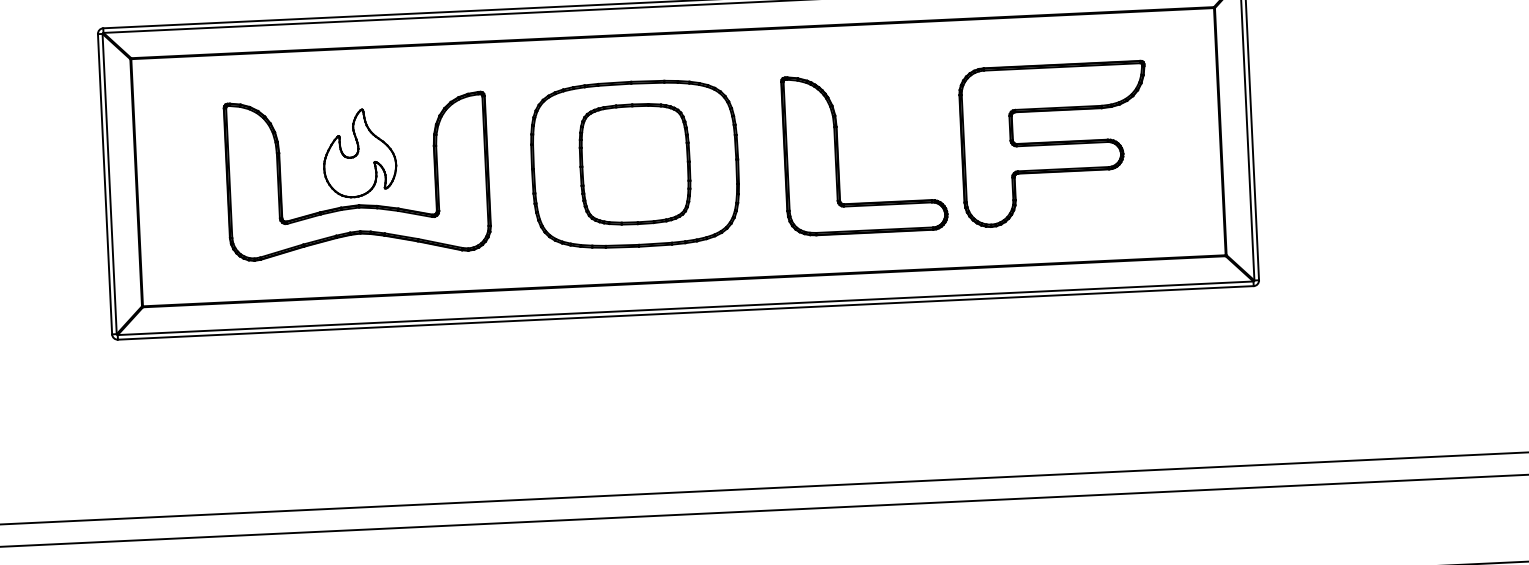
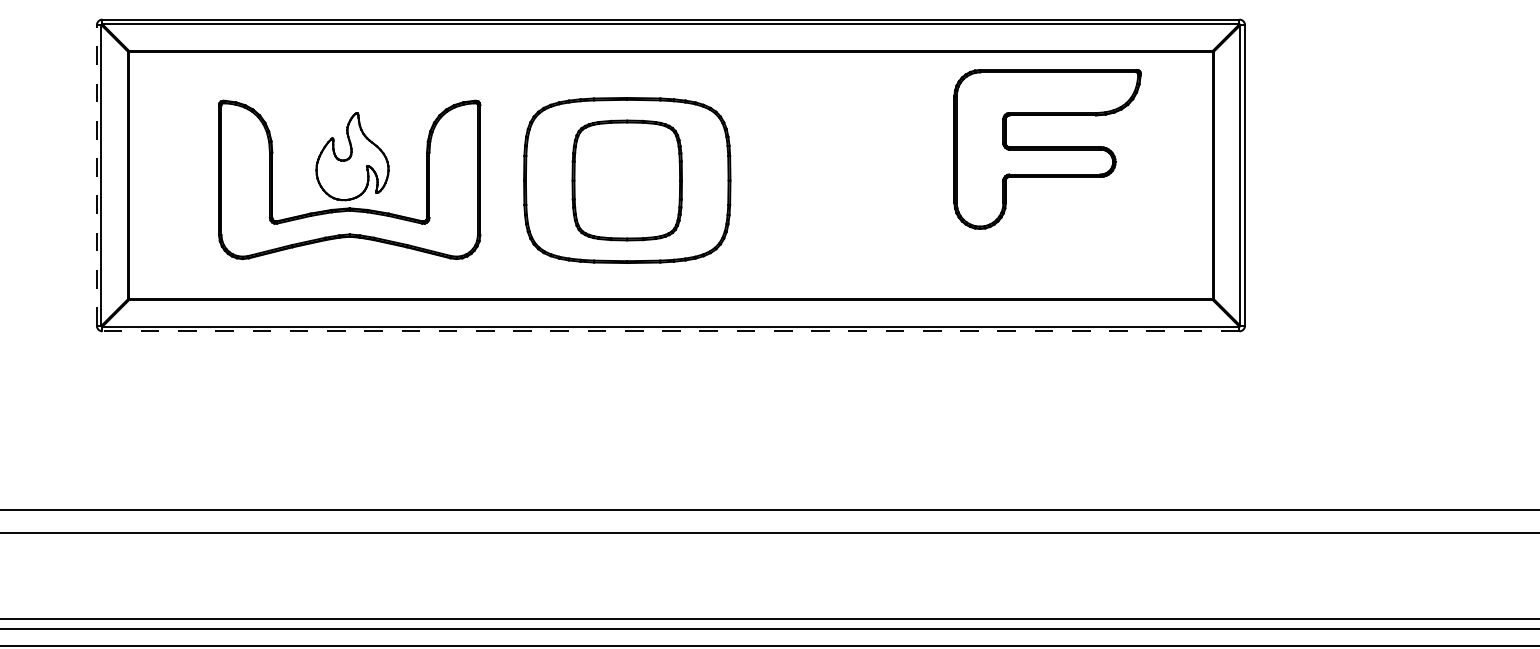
part: (1054, 144) -> (1047, 149), moved
part: (839, 153) -> (831, 179), removed
line: (104, 183) -> (96, 174), solid -> dashed
line: (685, 313) -> (670, 331), solid -> dashed

